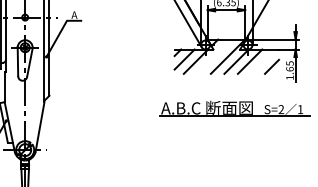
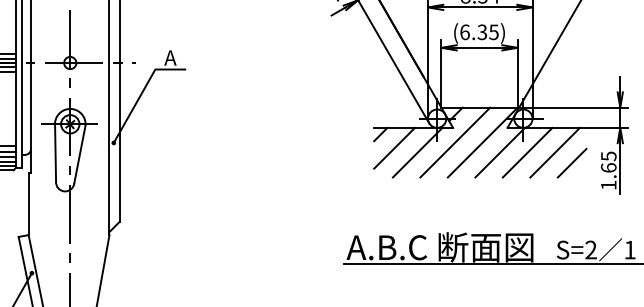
line: (214, 56) -> (455, 142), added
line: (263, 61) -> (554, 152), added

